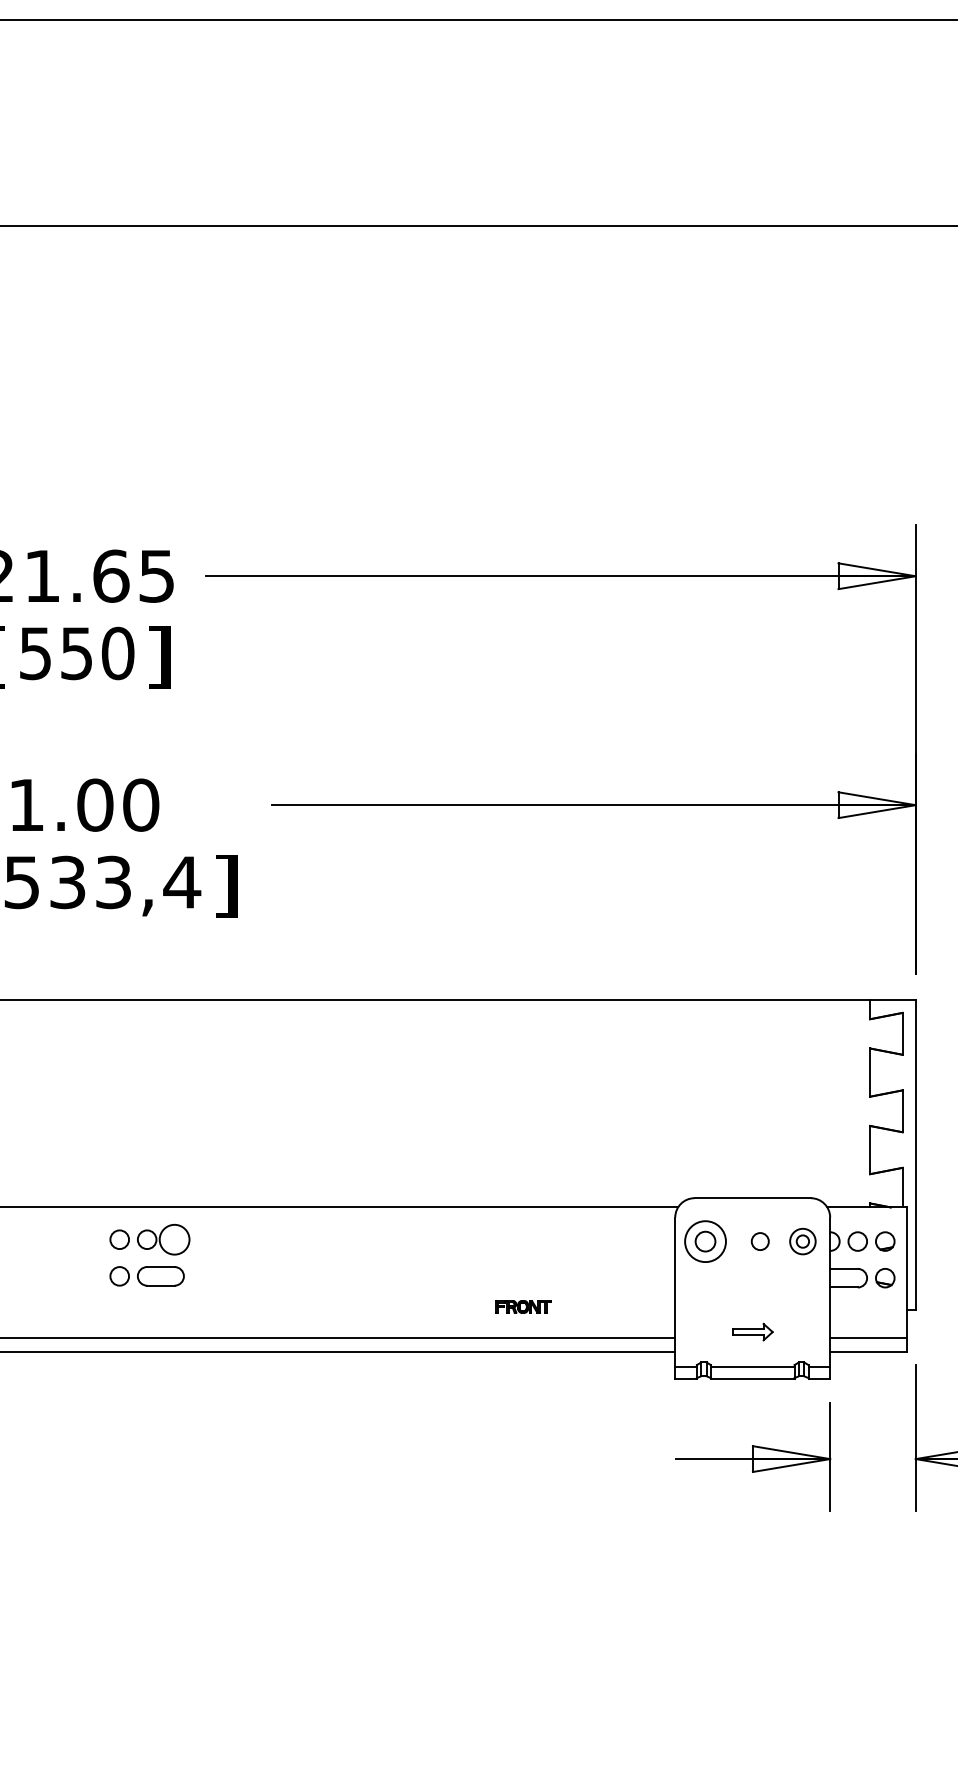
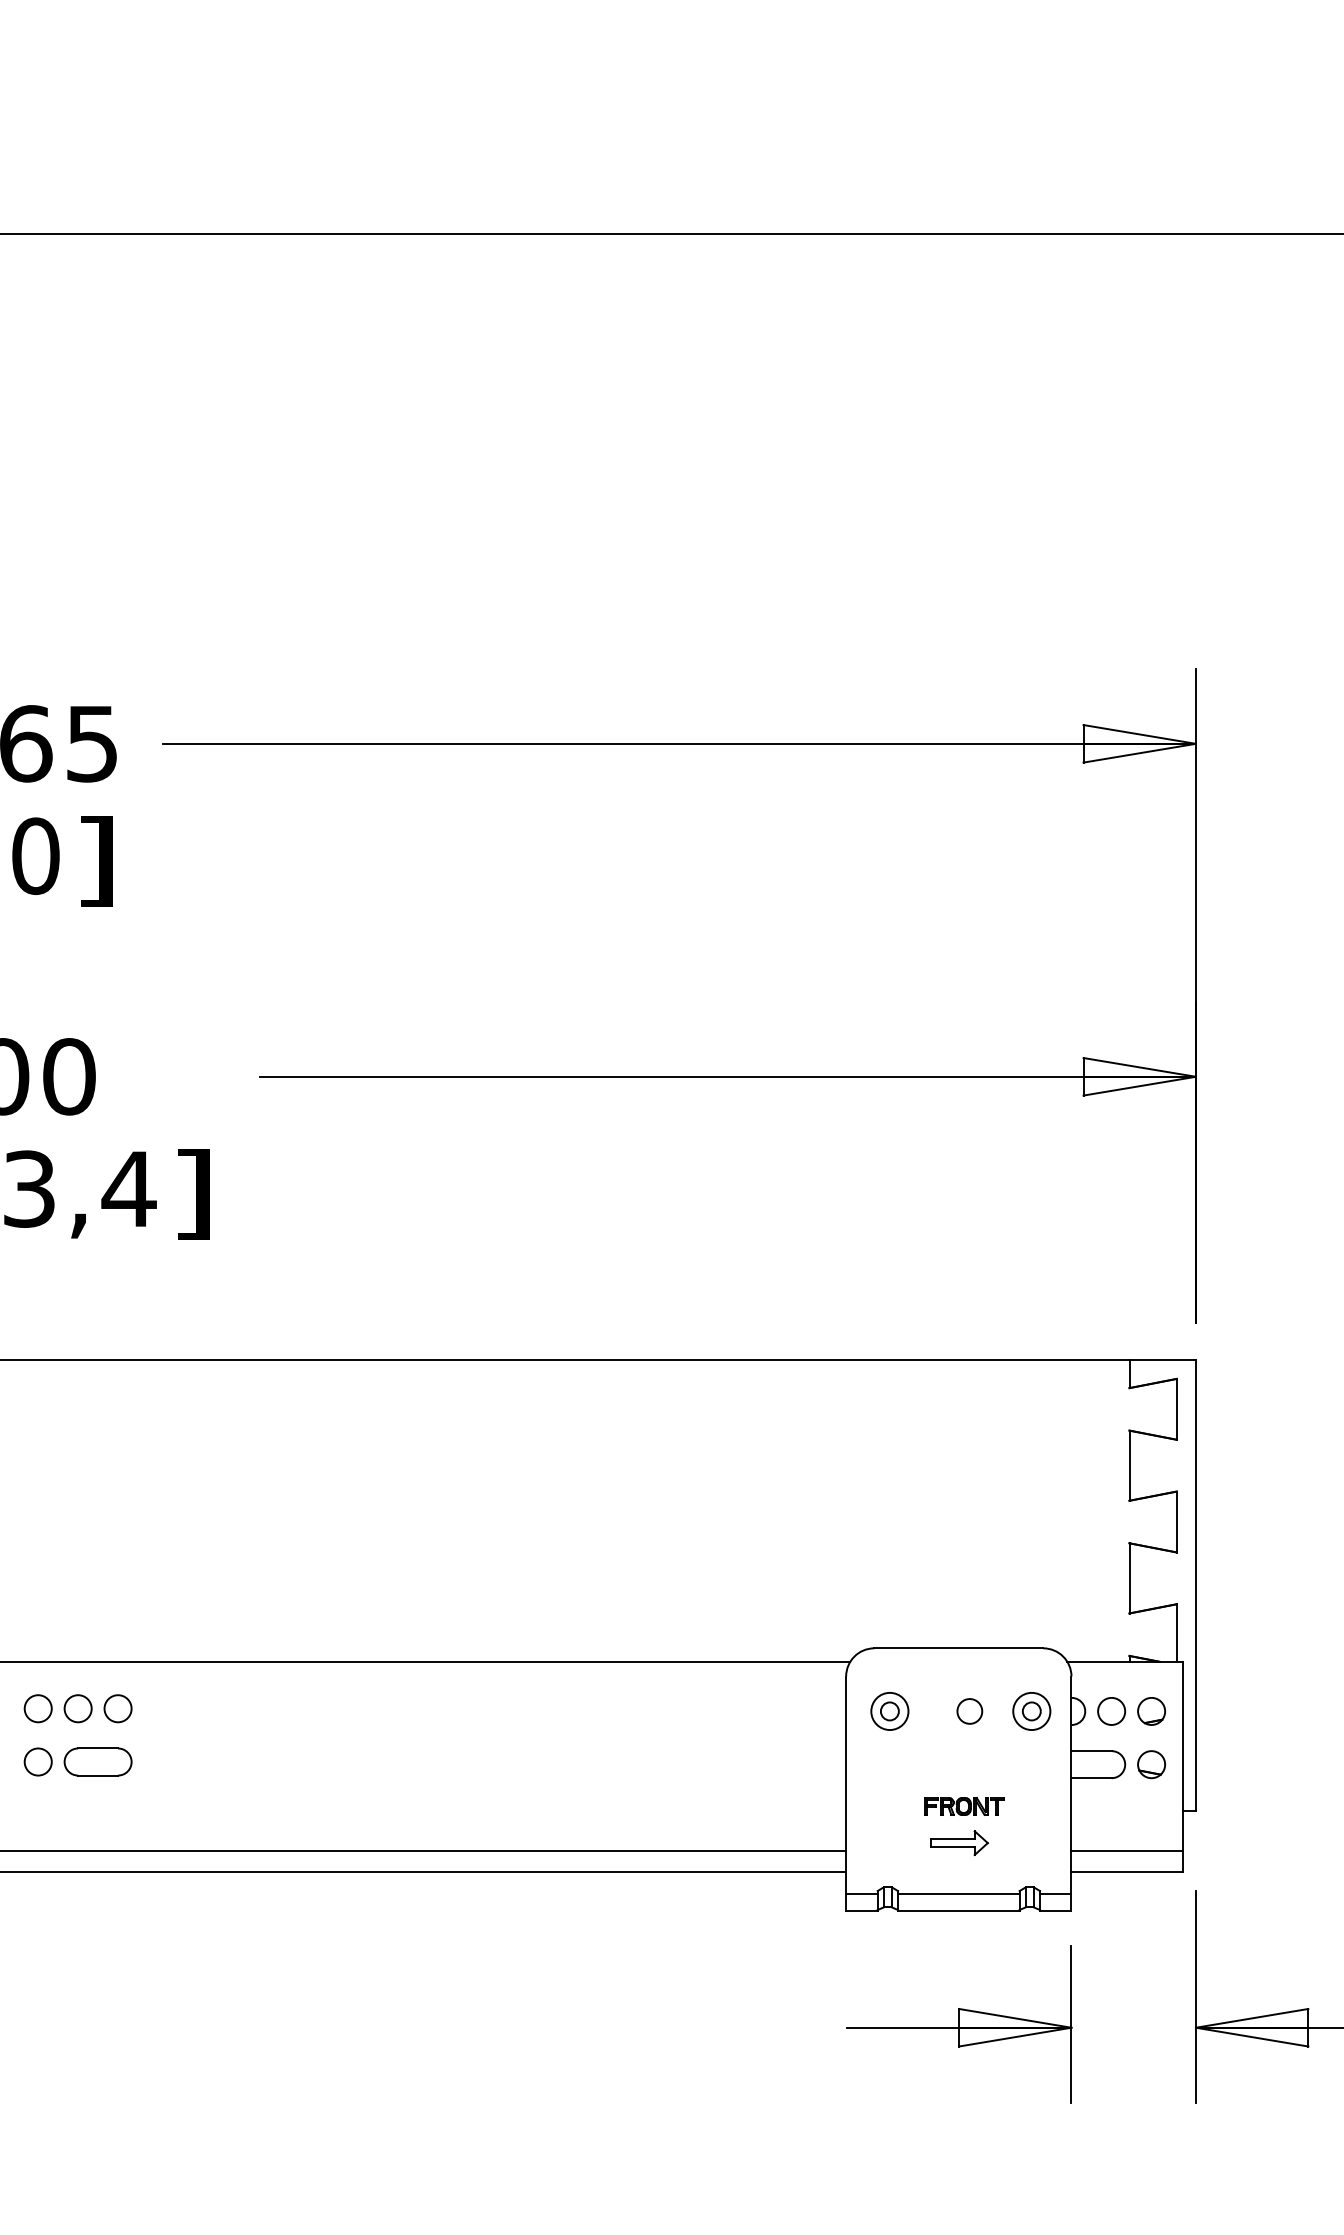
circle: (174, 1239) -> (117, 1708), size x0.62
part: (704, 1241) -> (888, 1711), size x0.62
part: (523, 1306) -> (964, 1805), moved

